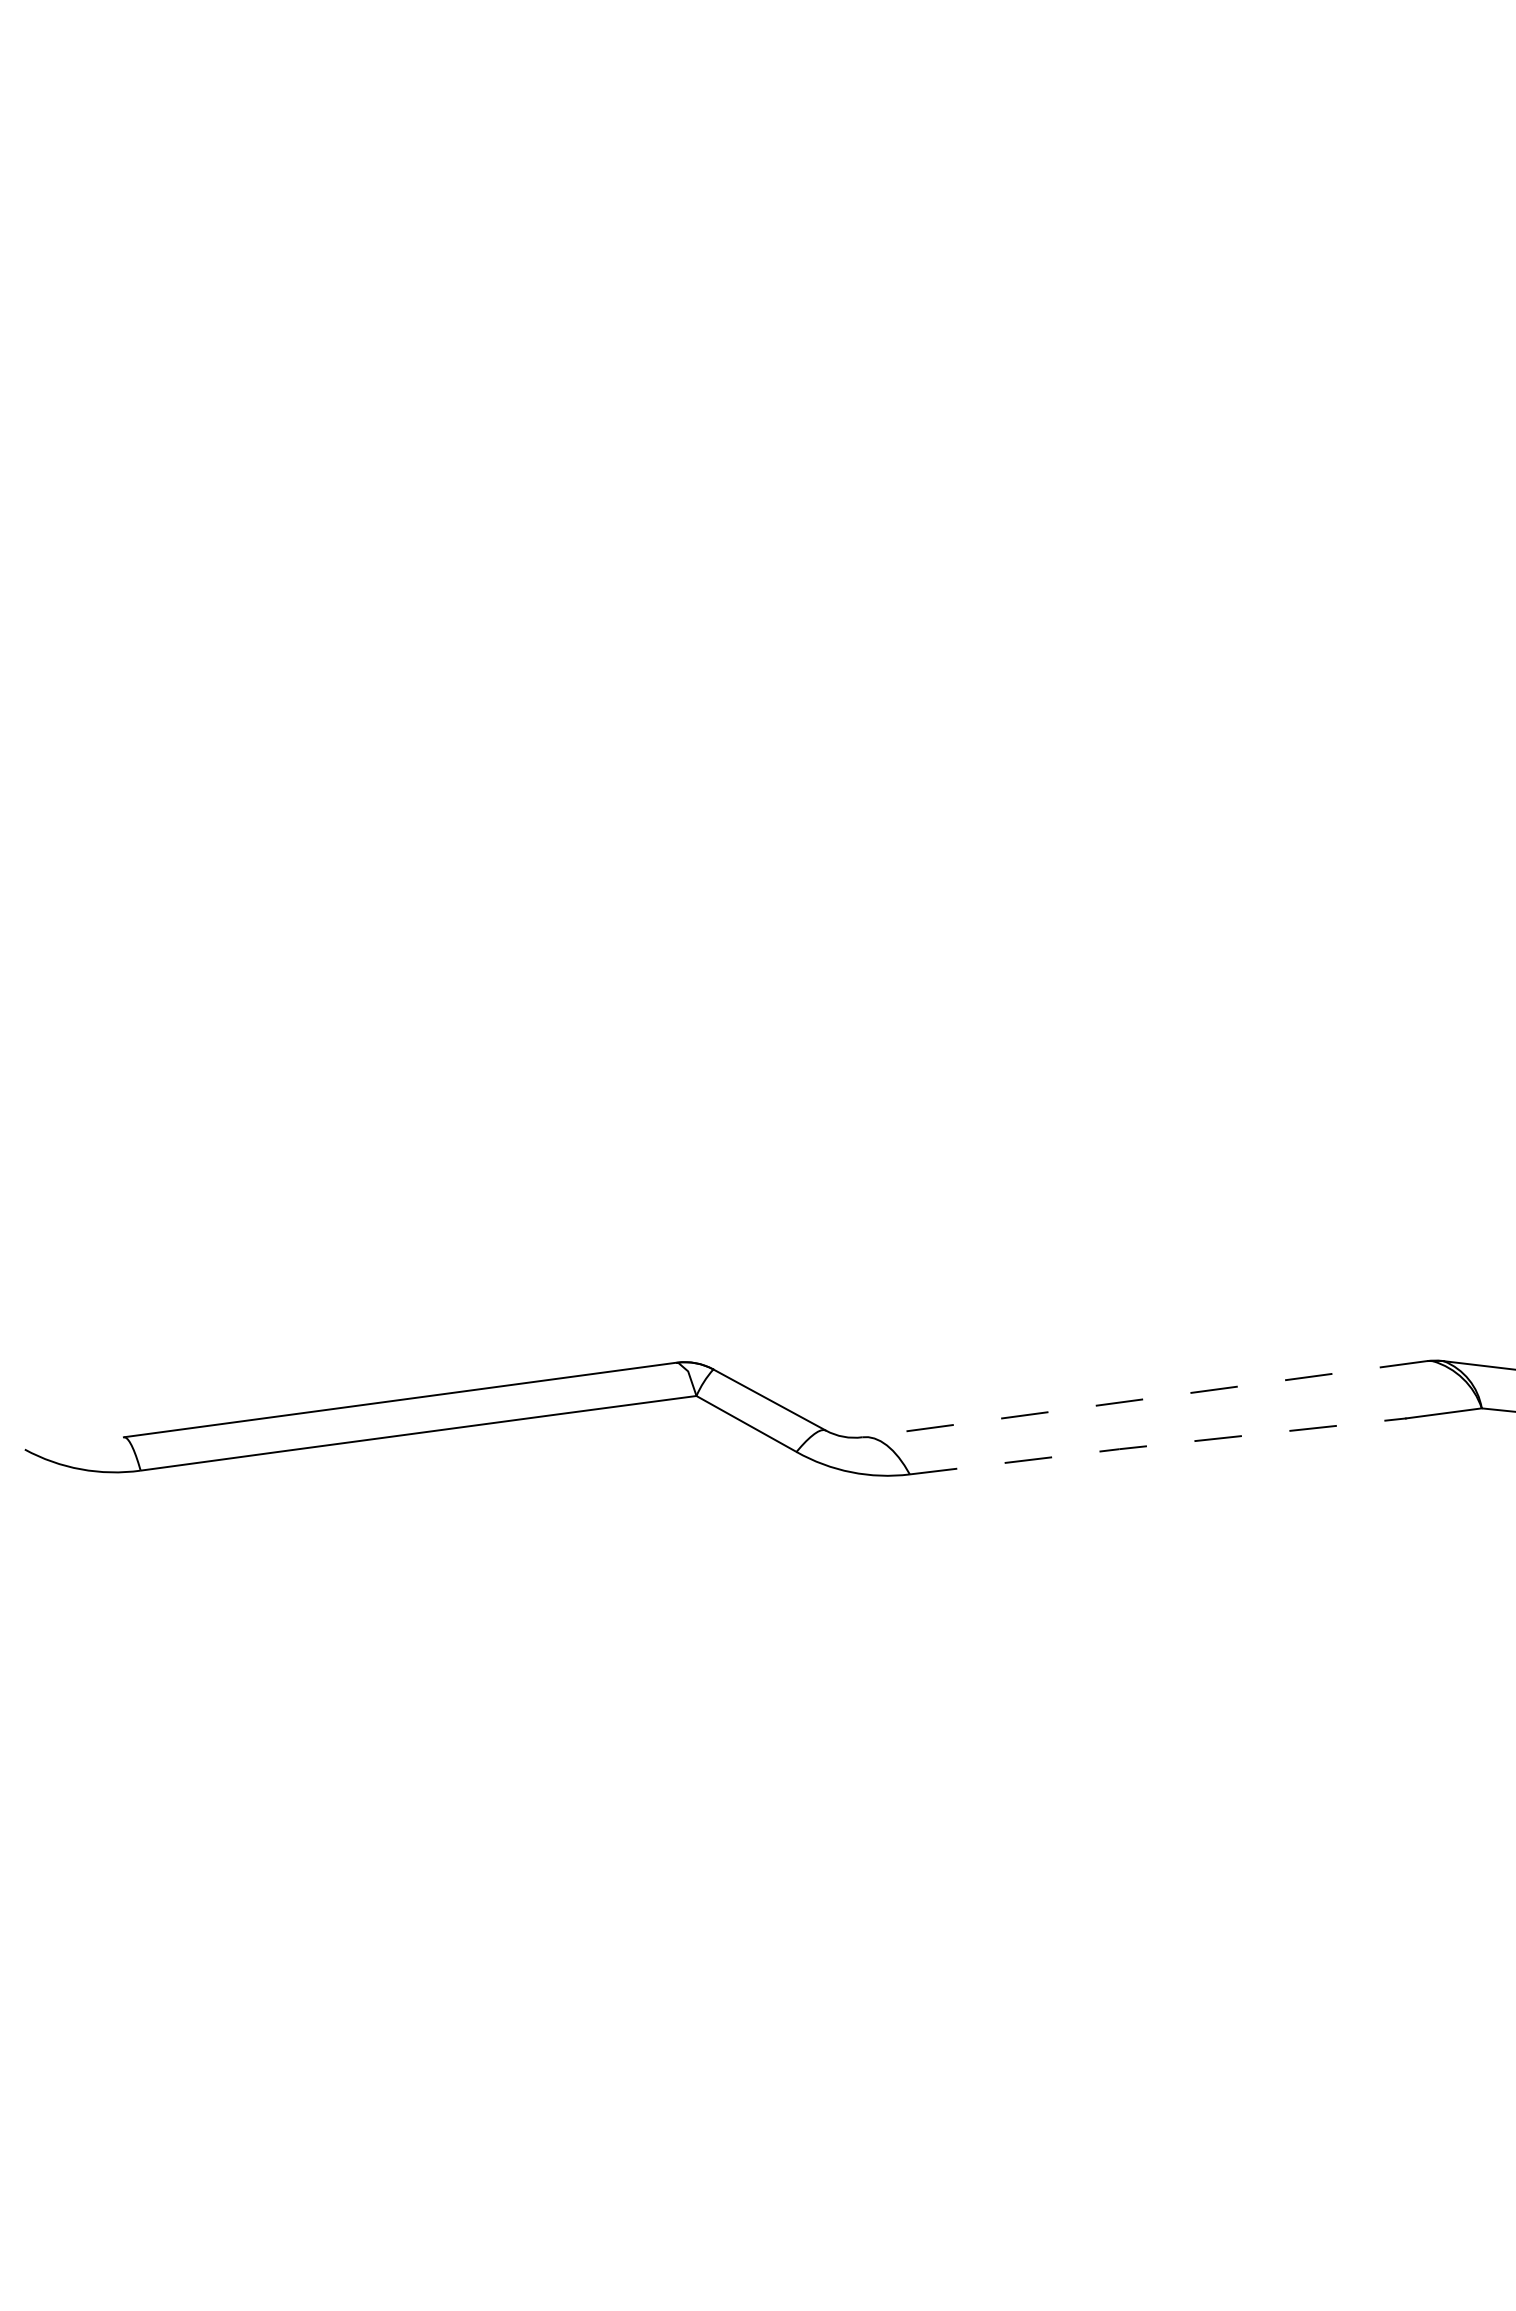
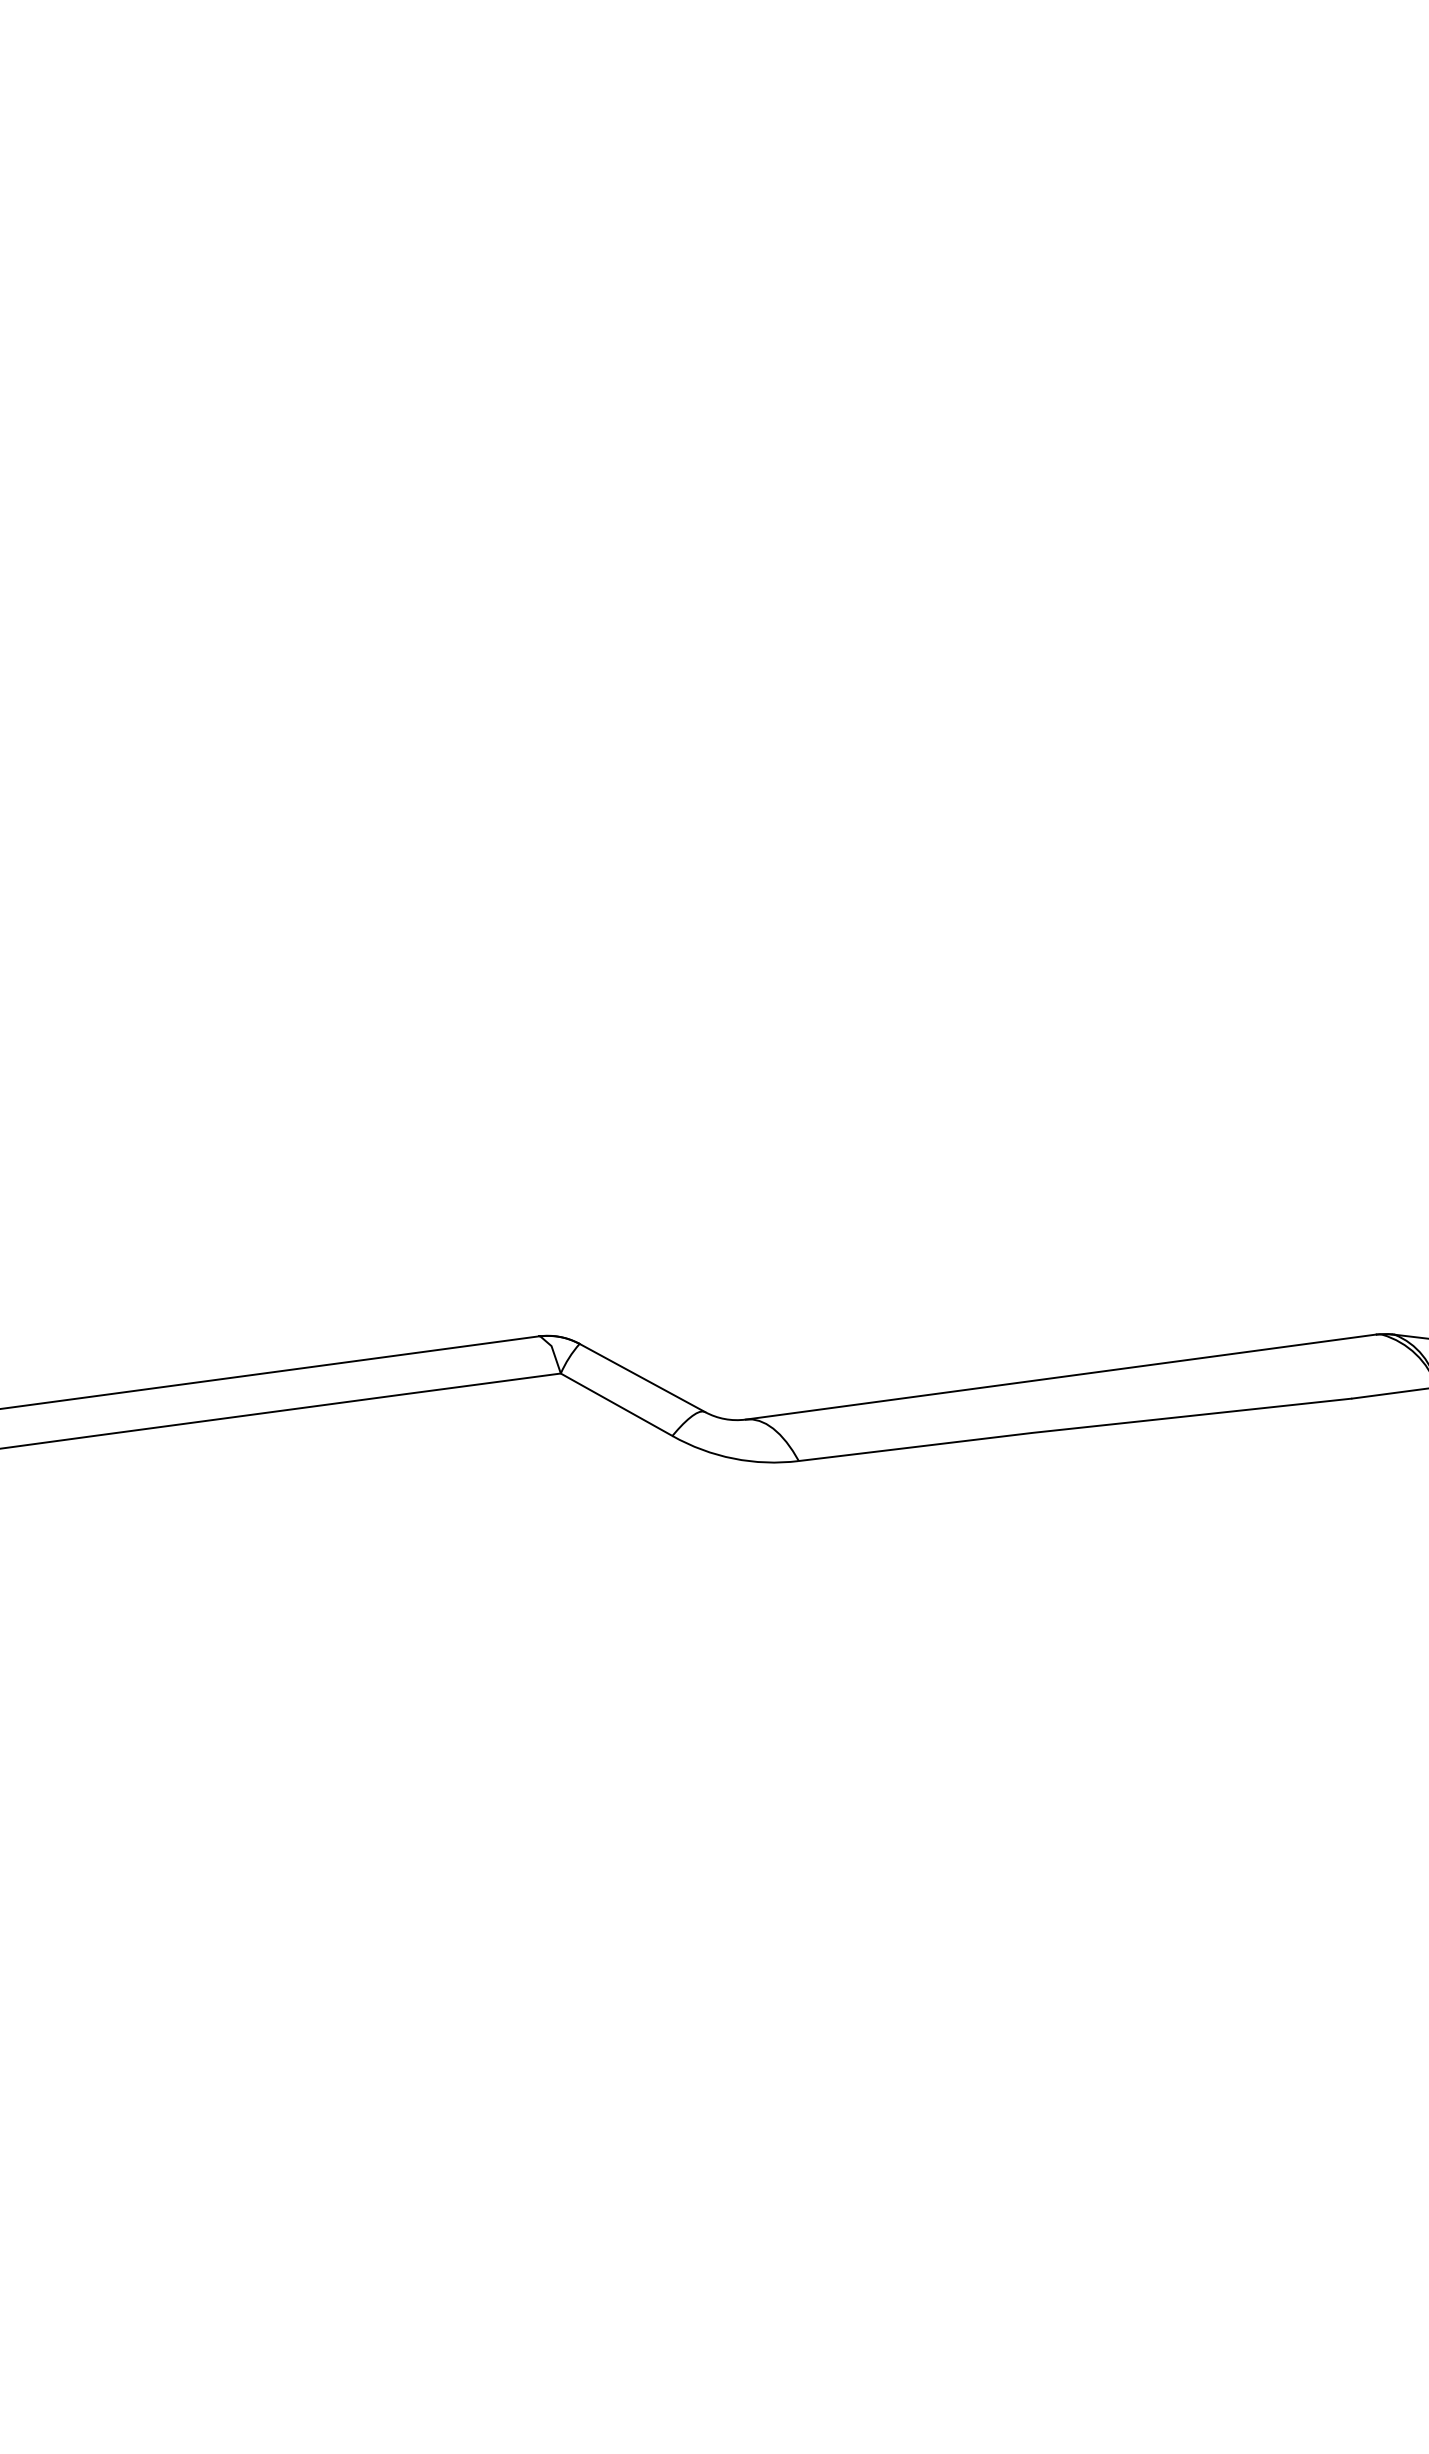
line: (1144, 1399) -> (1060, 1377), dashed -> solid
line: (1157, 1445) -> (1075, 1428), dashed -> solid

